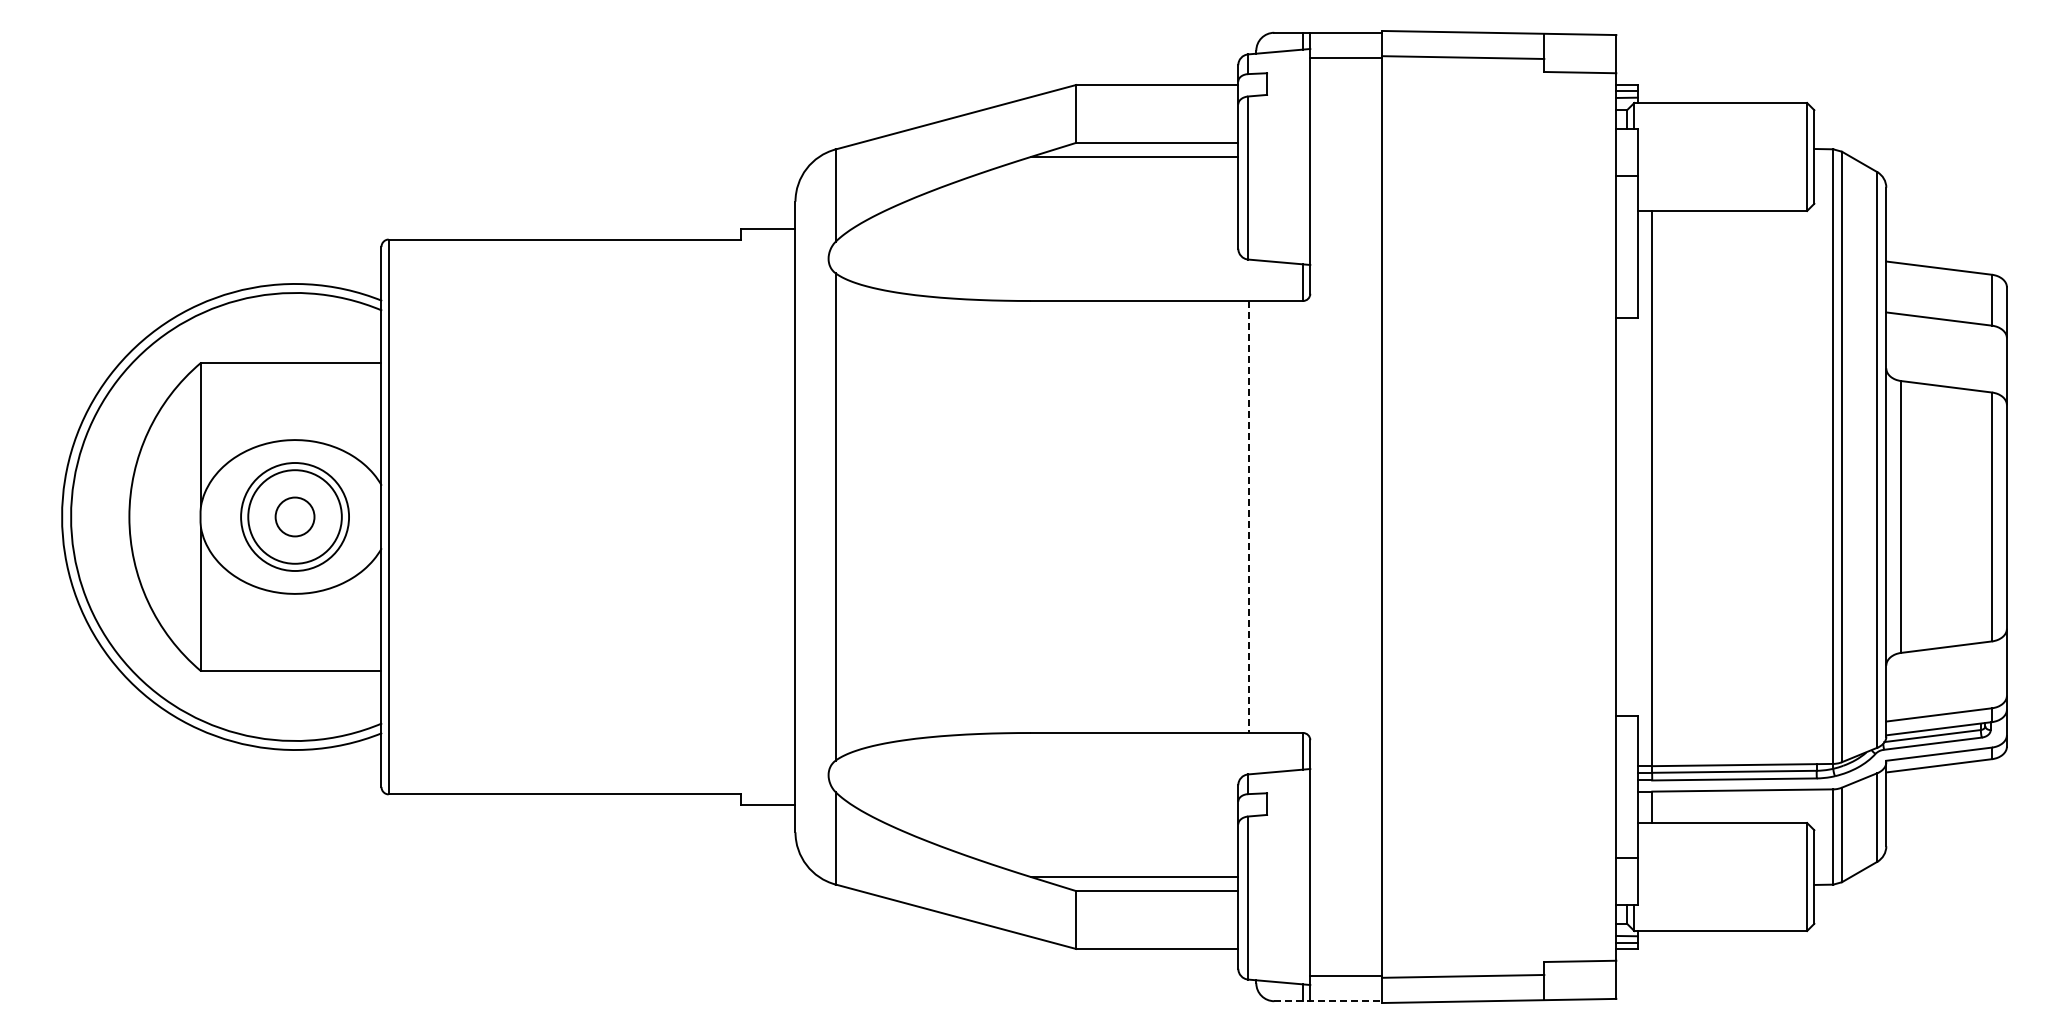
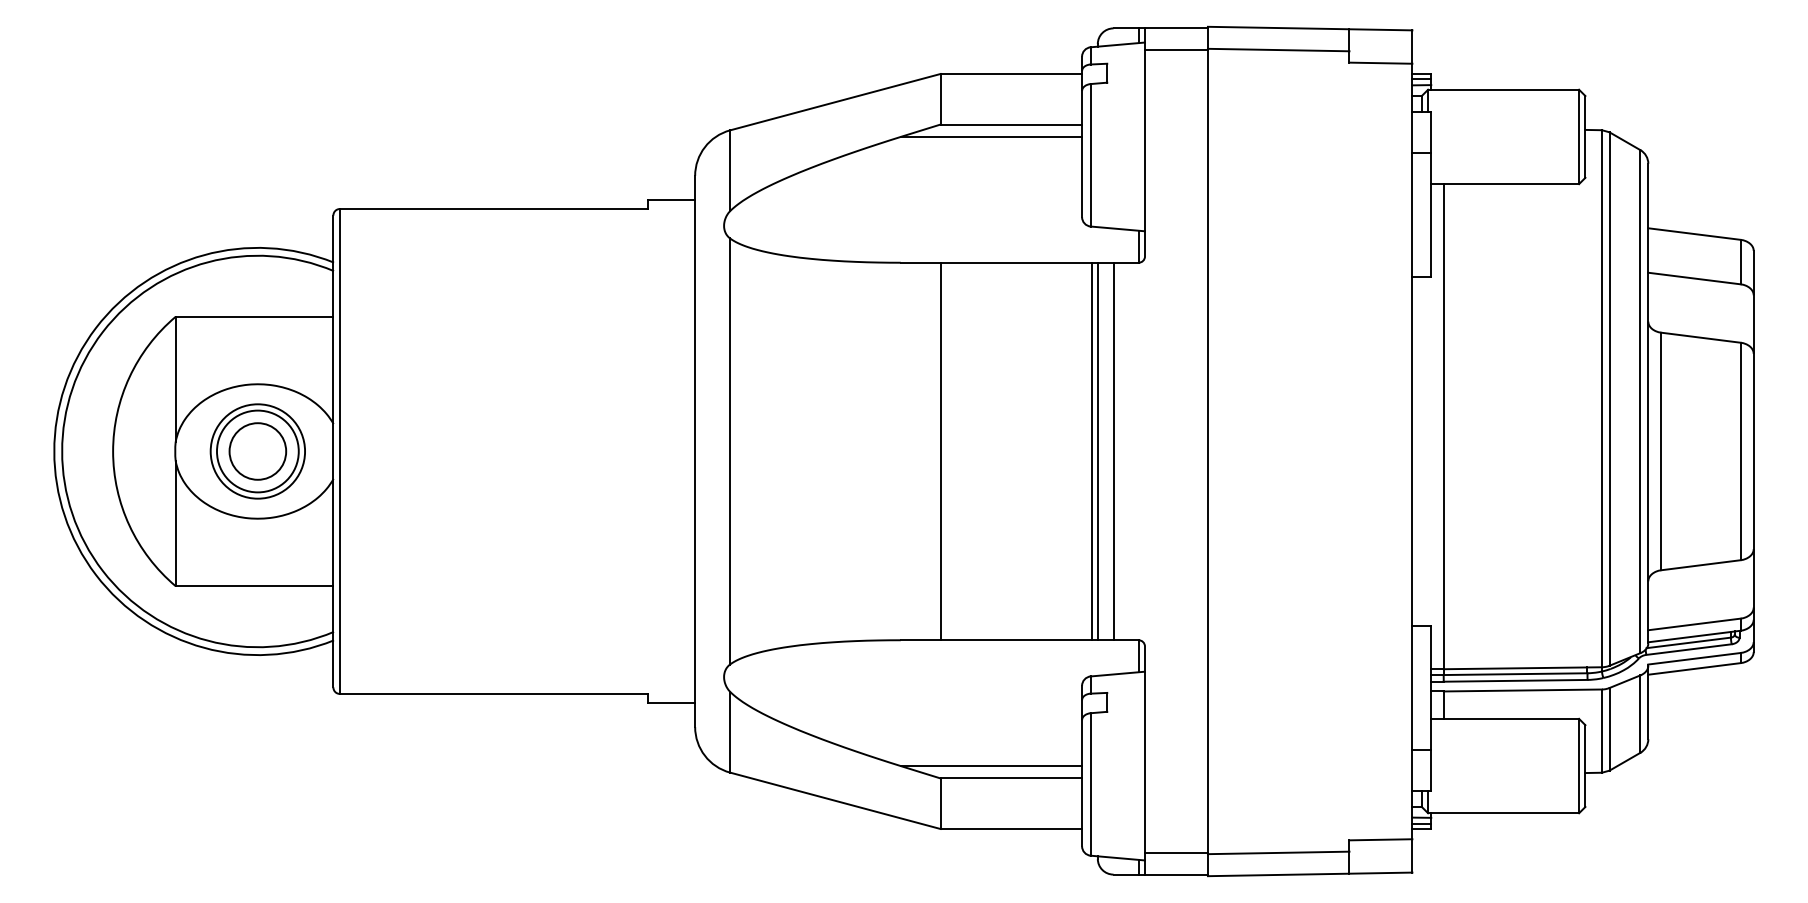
circle: (294, 516) -> (257, 451), size x1.67
line: (1076, 516) -> (940, 451), added
line: (1256, 516) -> (1097, 451), added
line: (1274, 516) -> (1113, 451), added
line: (1249, 517) -> (1091, 451), dashed -> solid
line: (1328, 1001) -> (1160, 874), dashed -> solid

